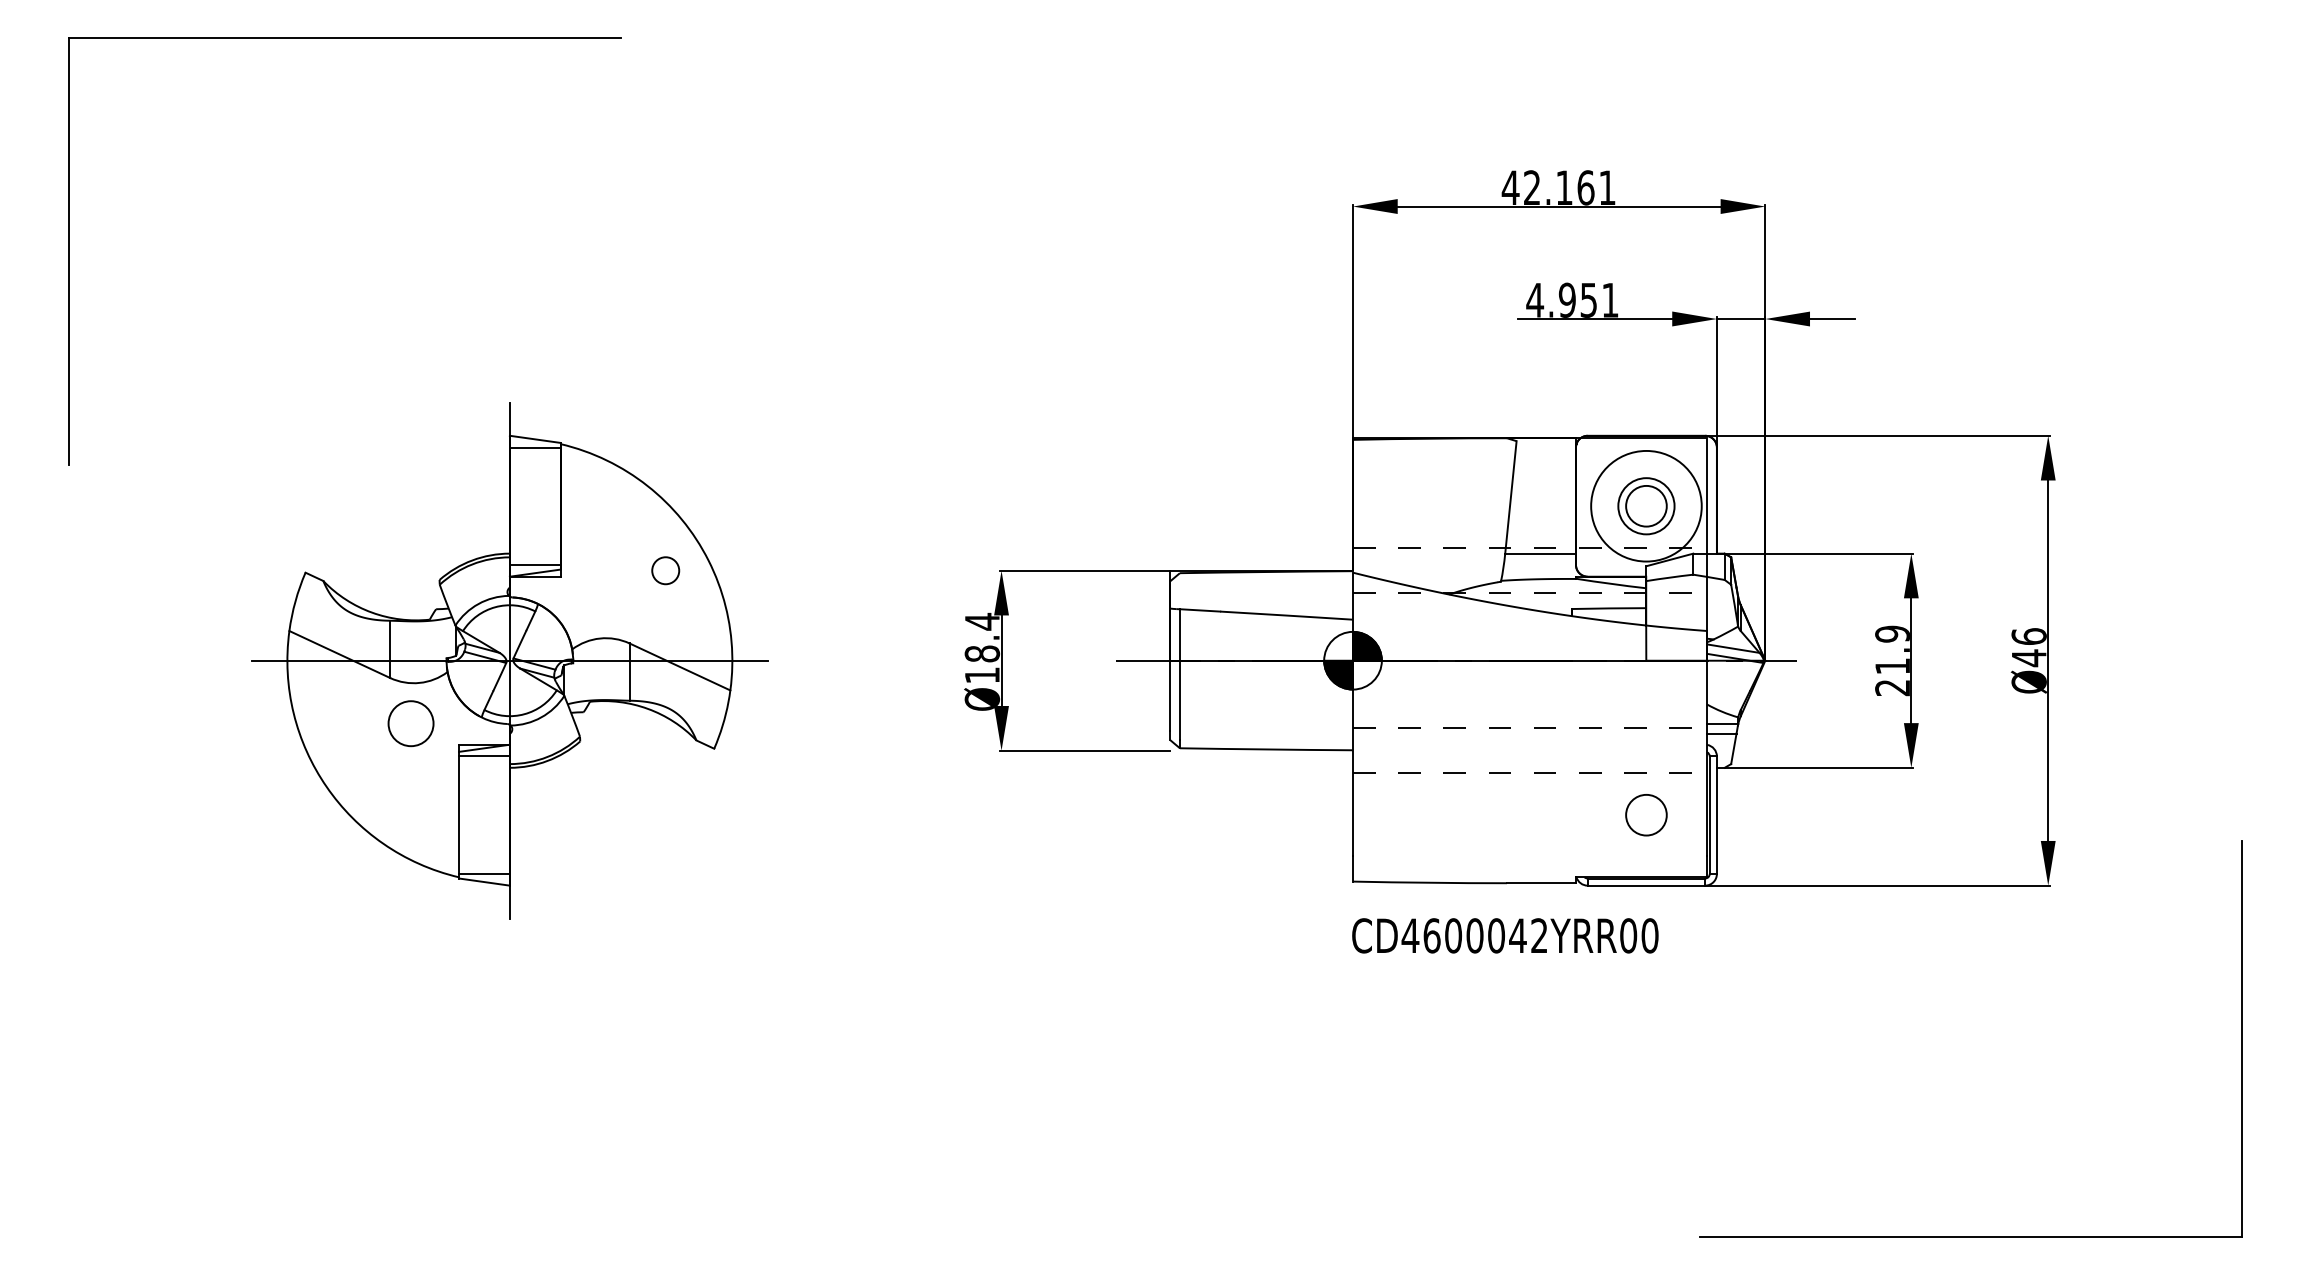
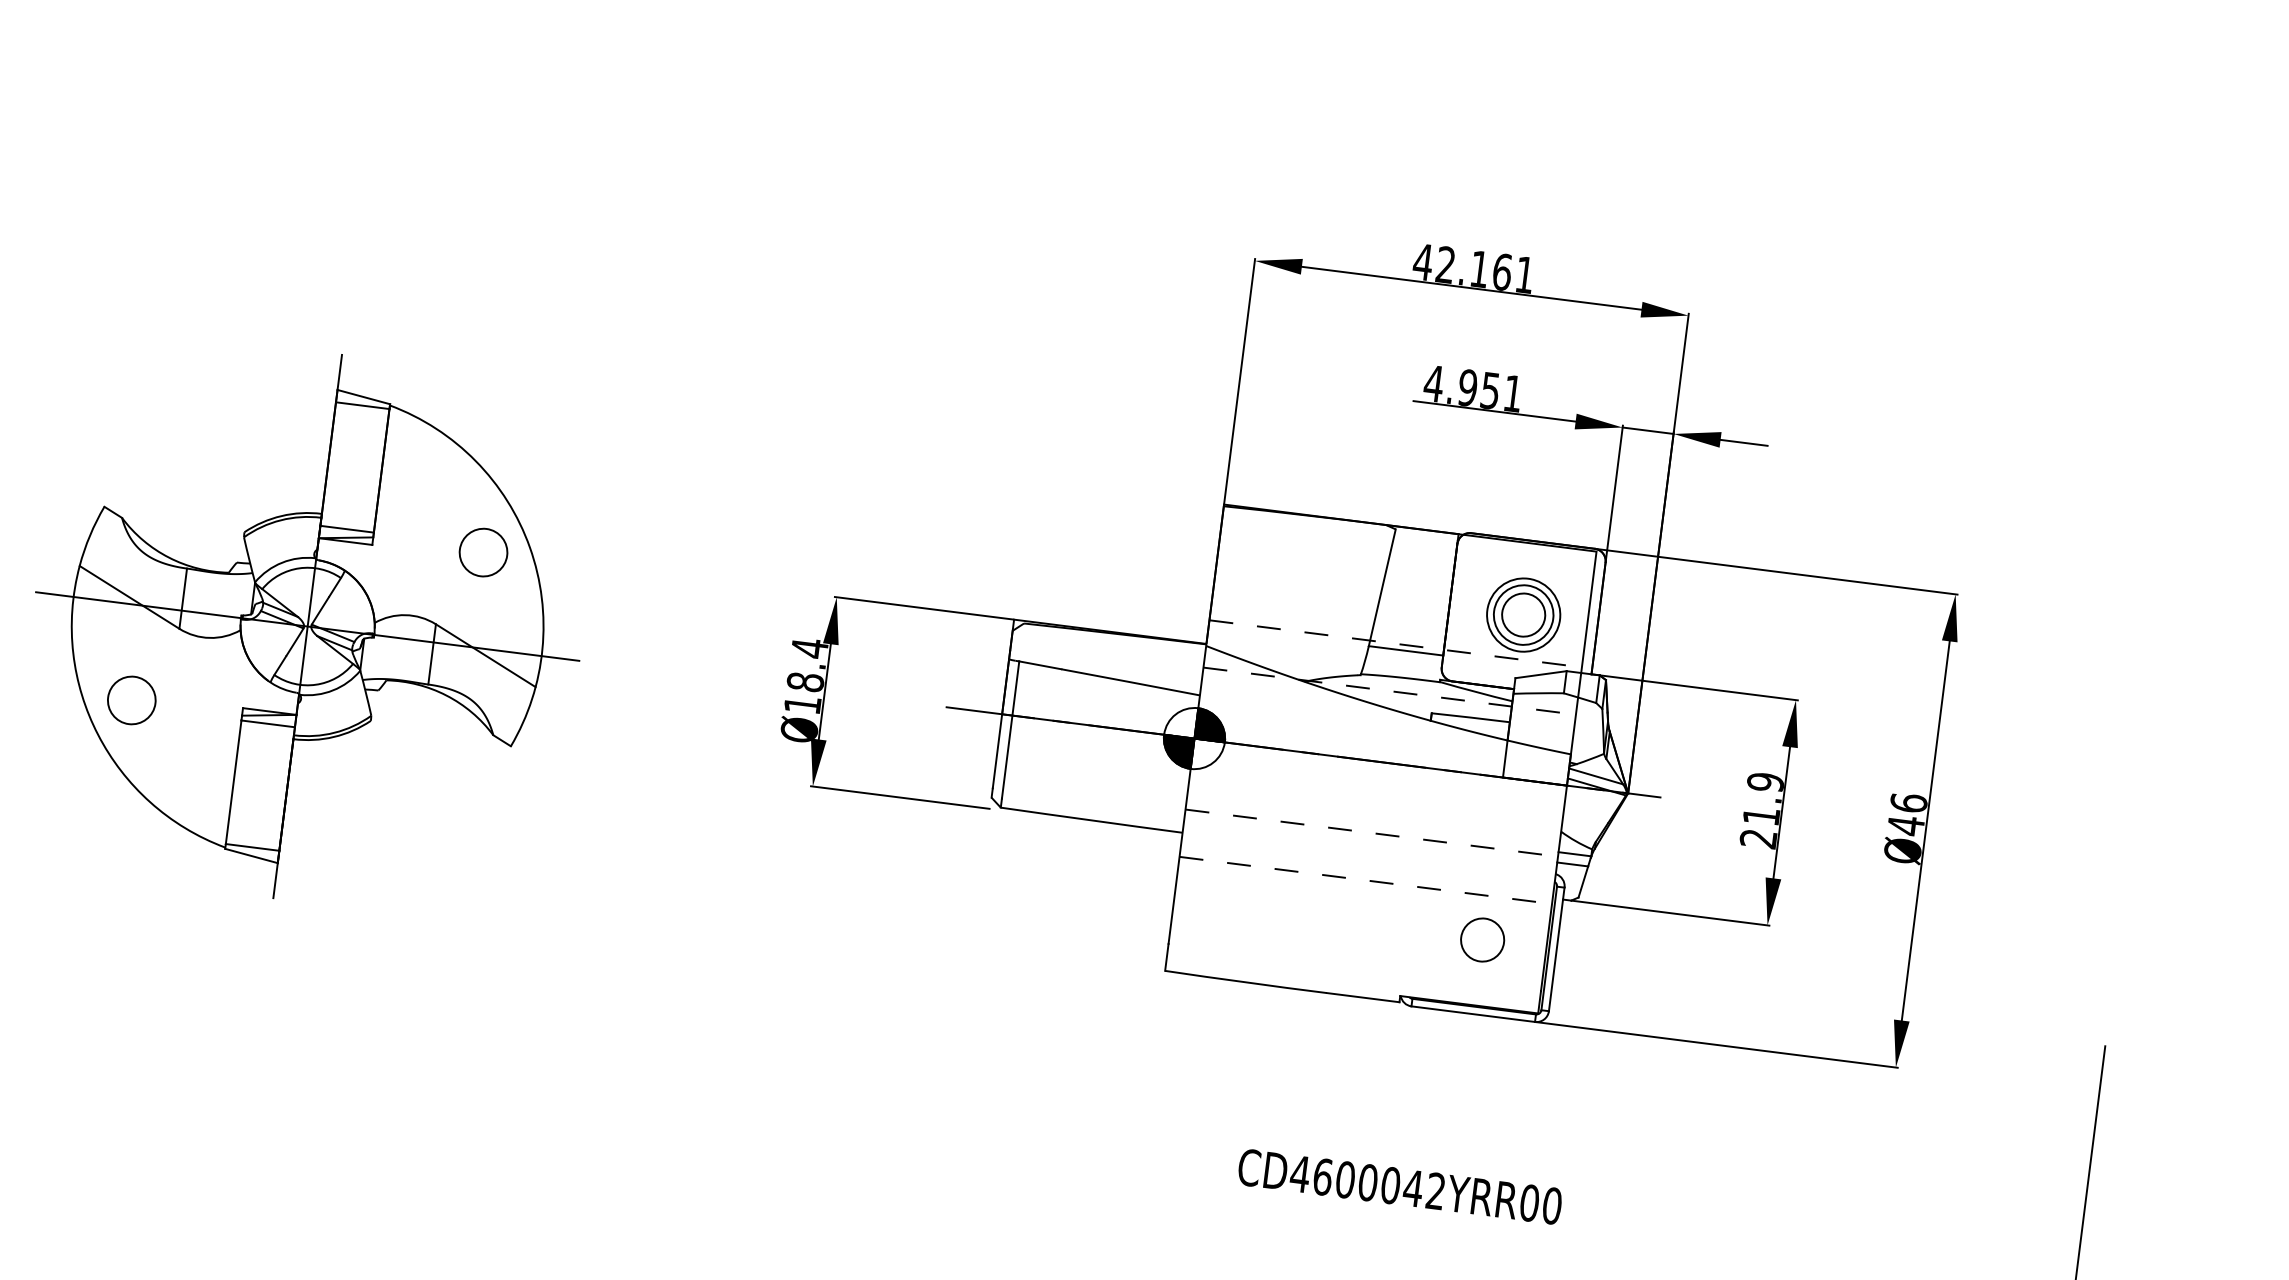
circle: (1646, 505) -> (1523, 614), size x0.62
circle: (665, 570) -> (483, 552), size x1.67
circle: (410, 723) -> (131, 700), moved
text: (1505, 935) -> (1400, 1186), moved

